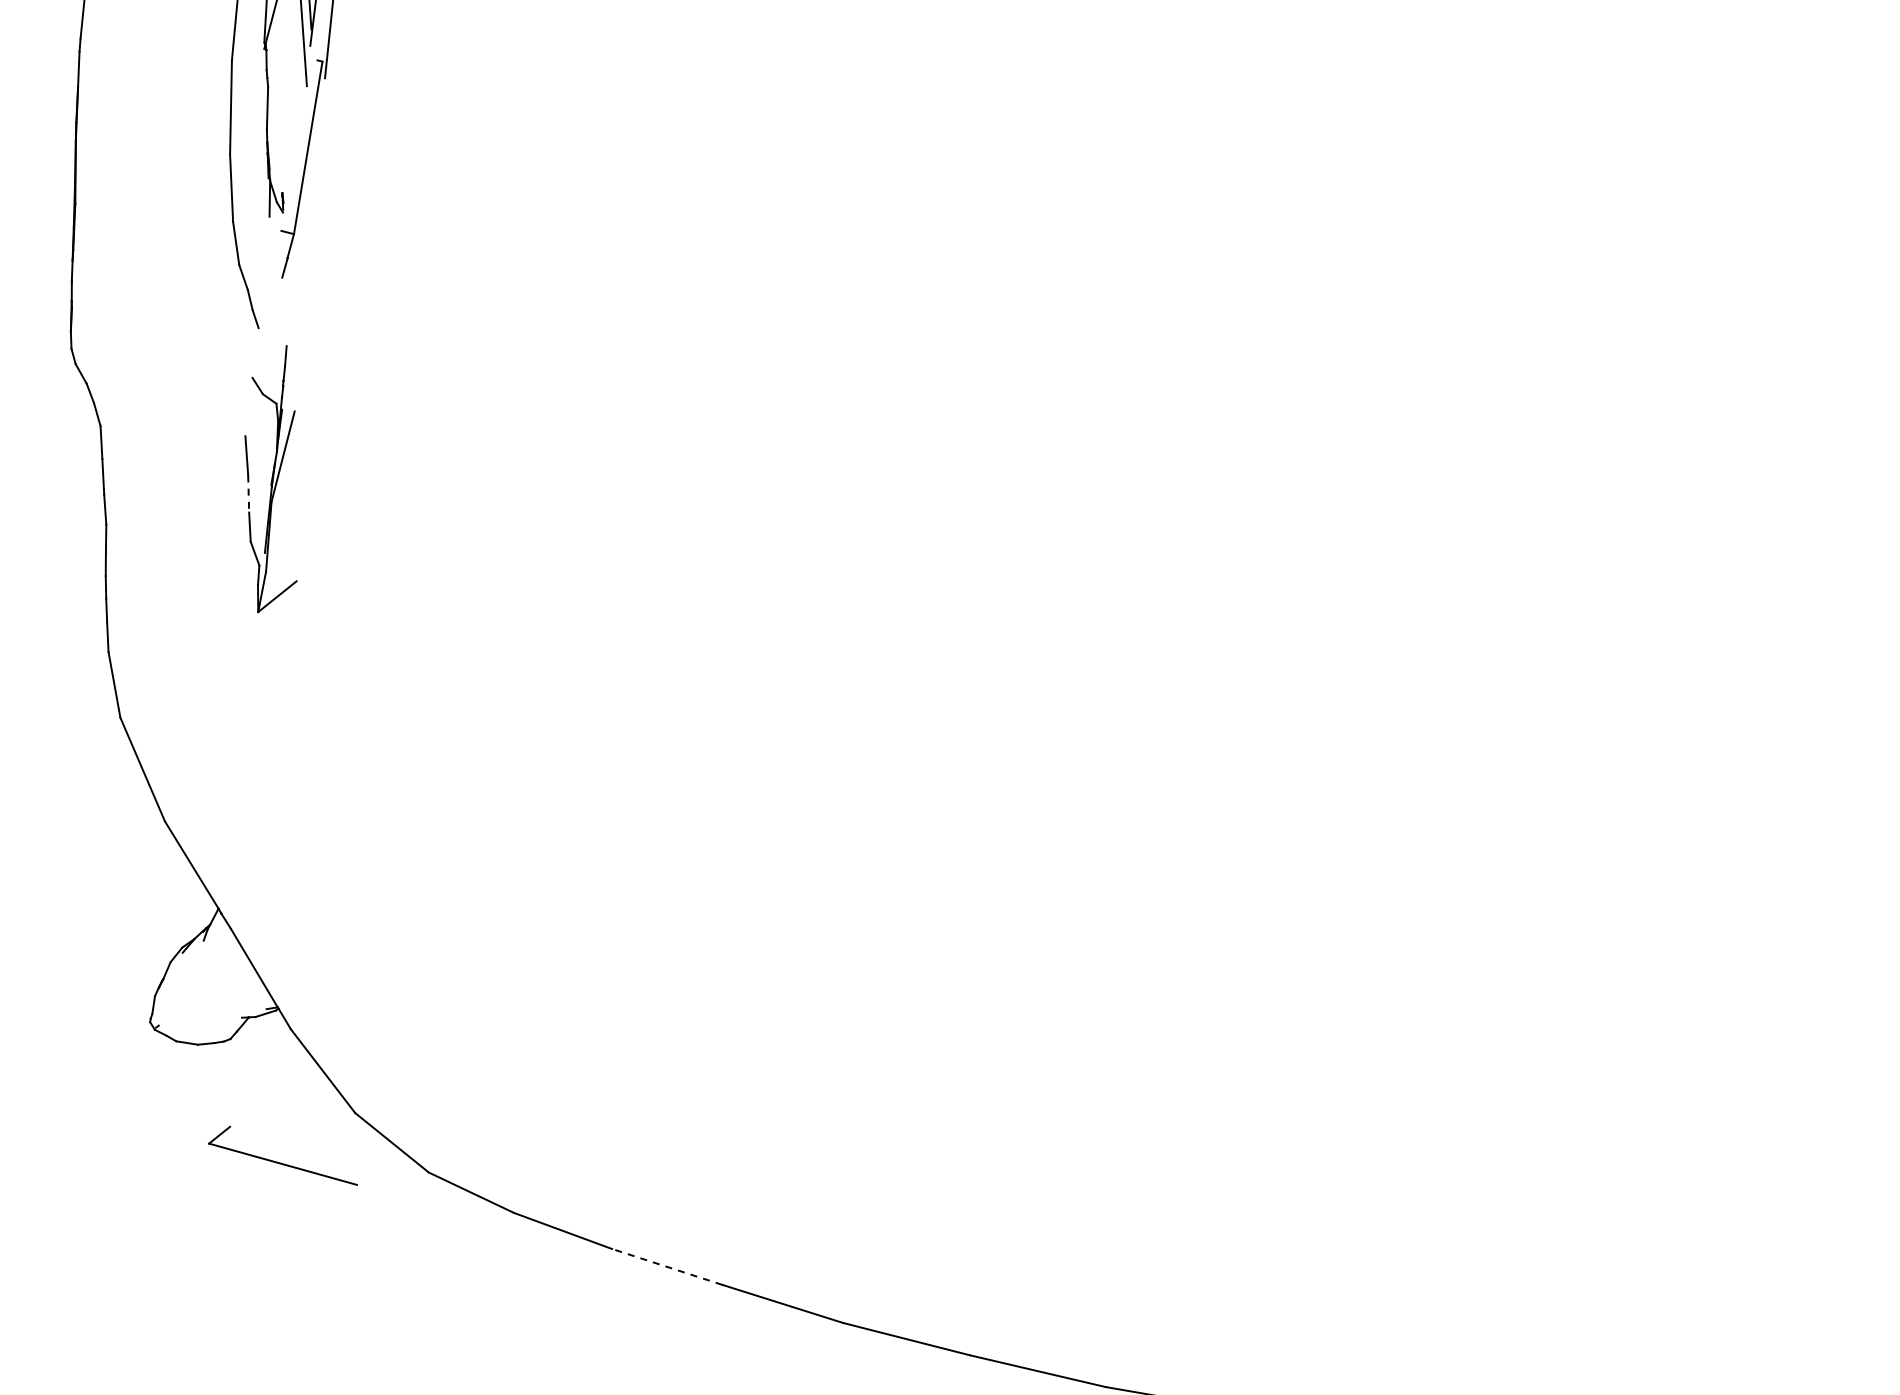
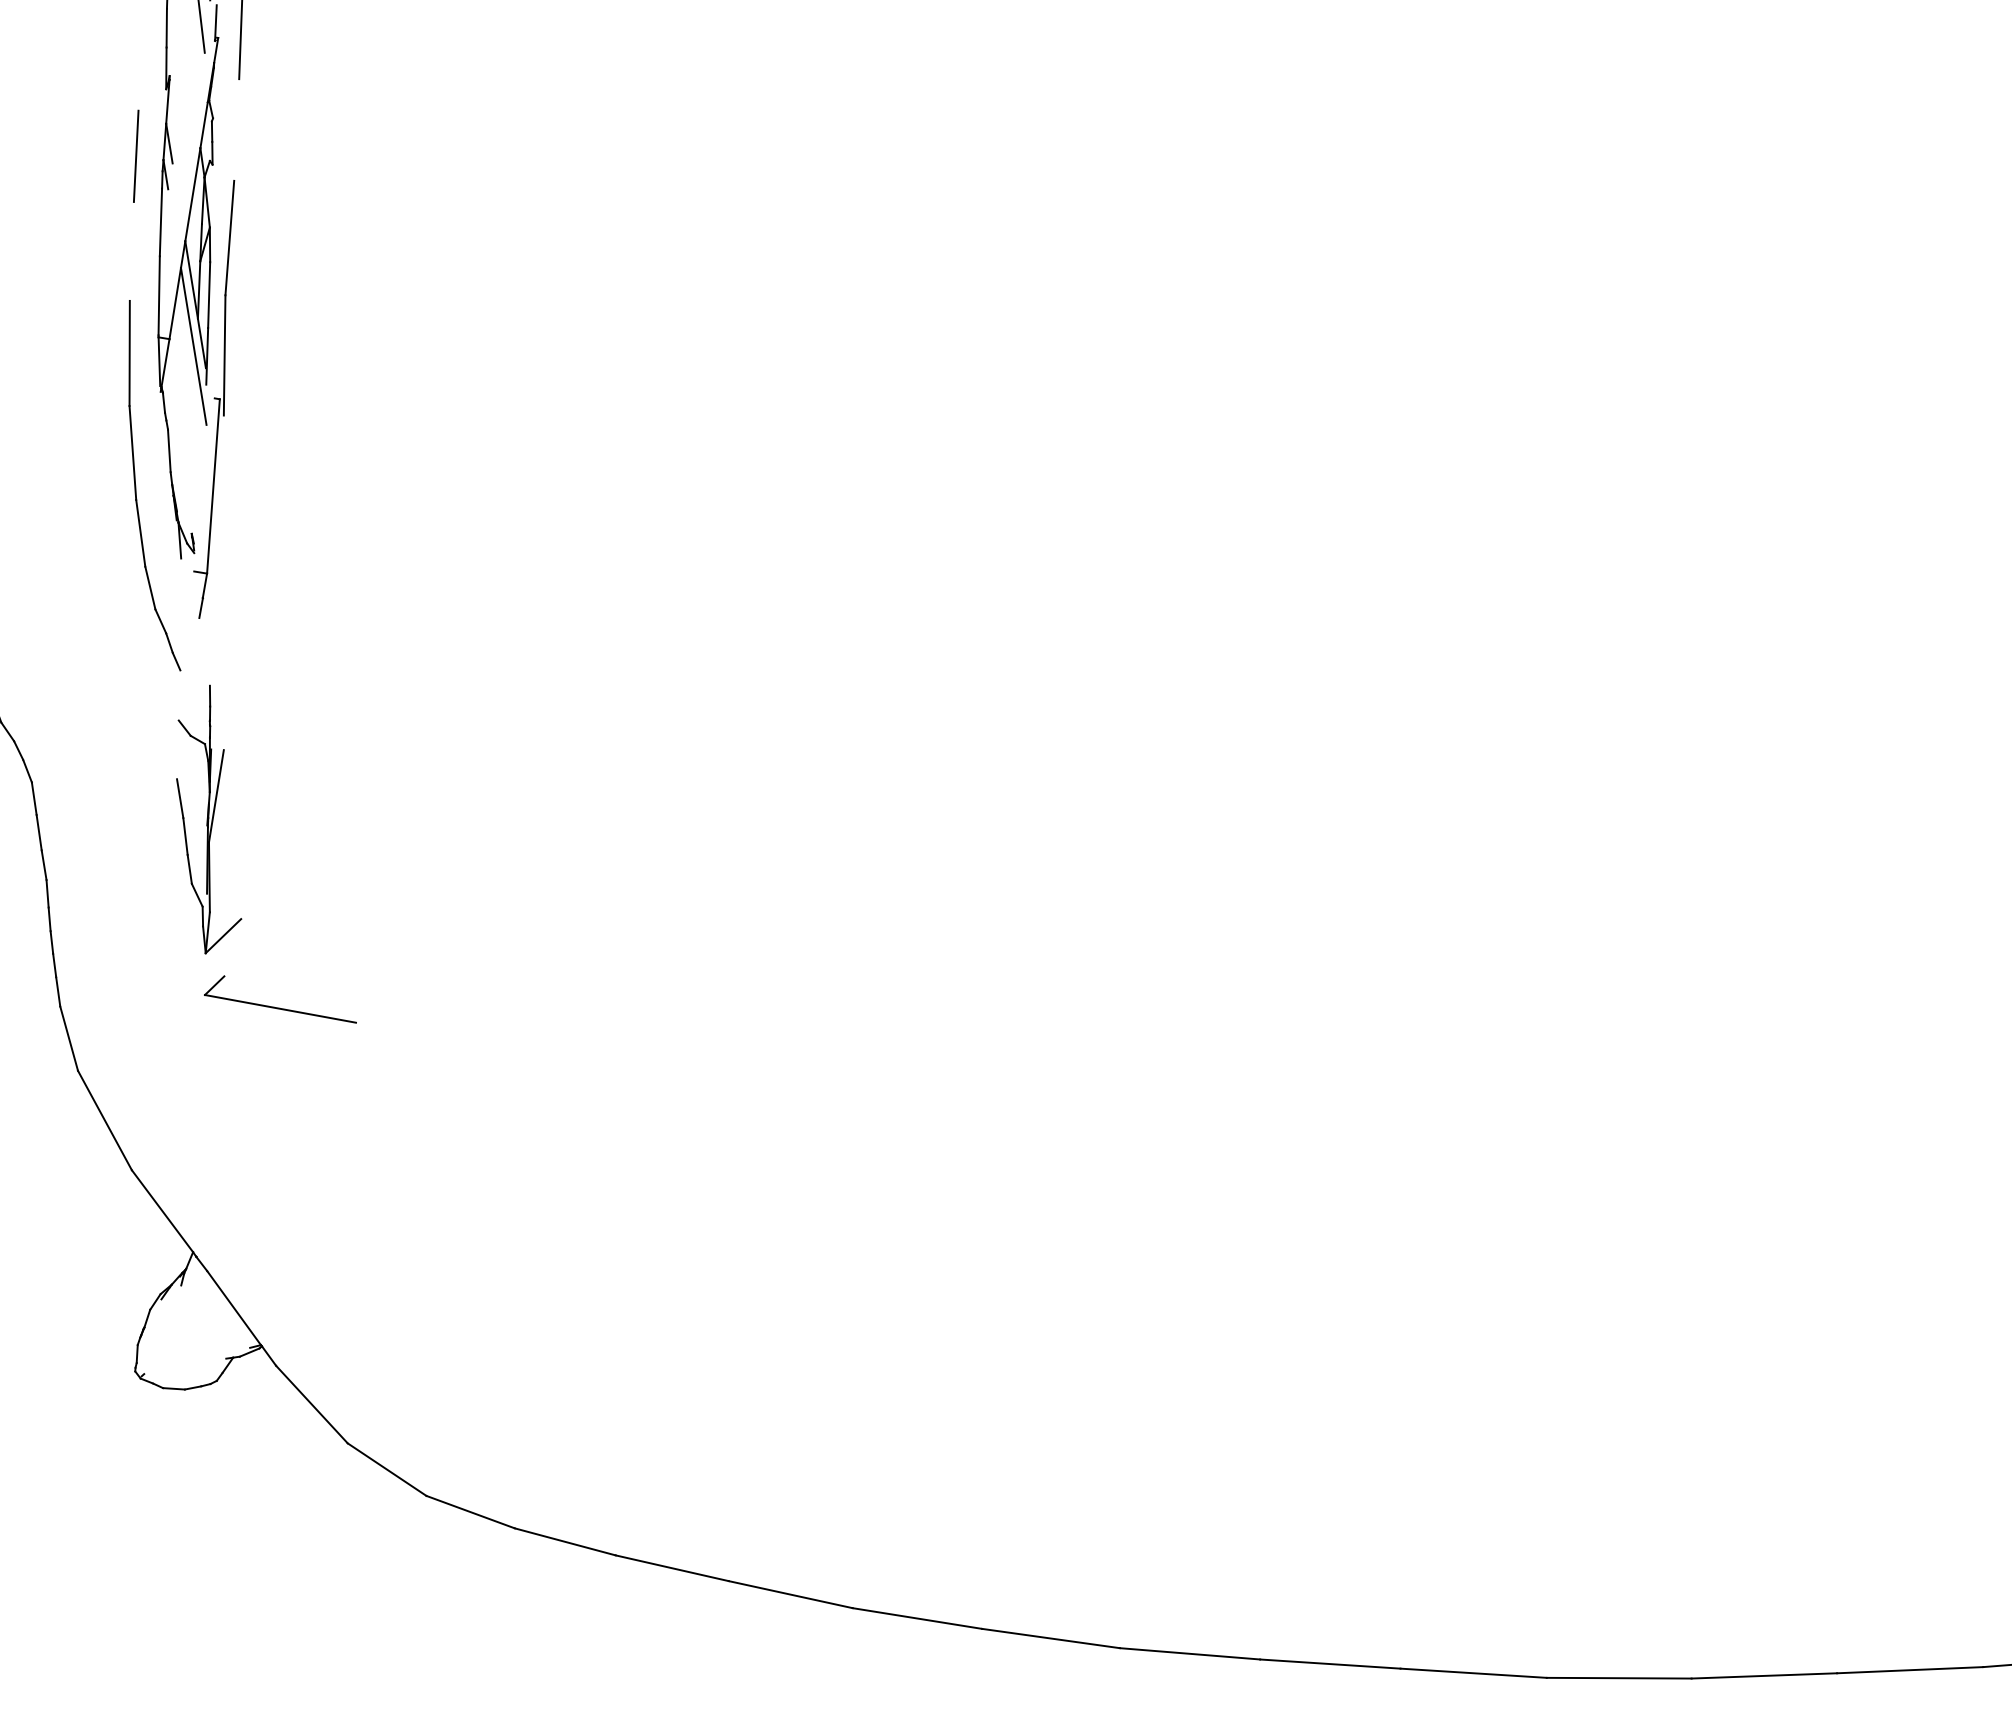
line: (248, 494) -> (185, 836), dashed -> solid
part: (282, 1162) -> (279, 1007), moved
line: (667, 1267) -> (672, 1568), dashed -> solid

